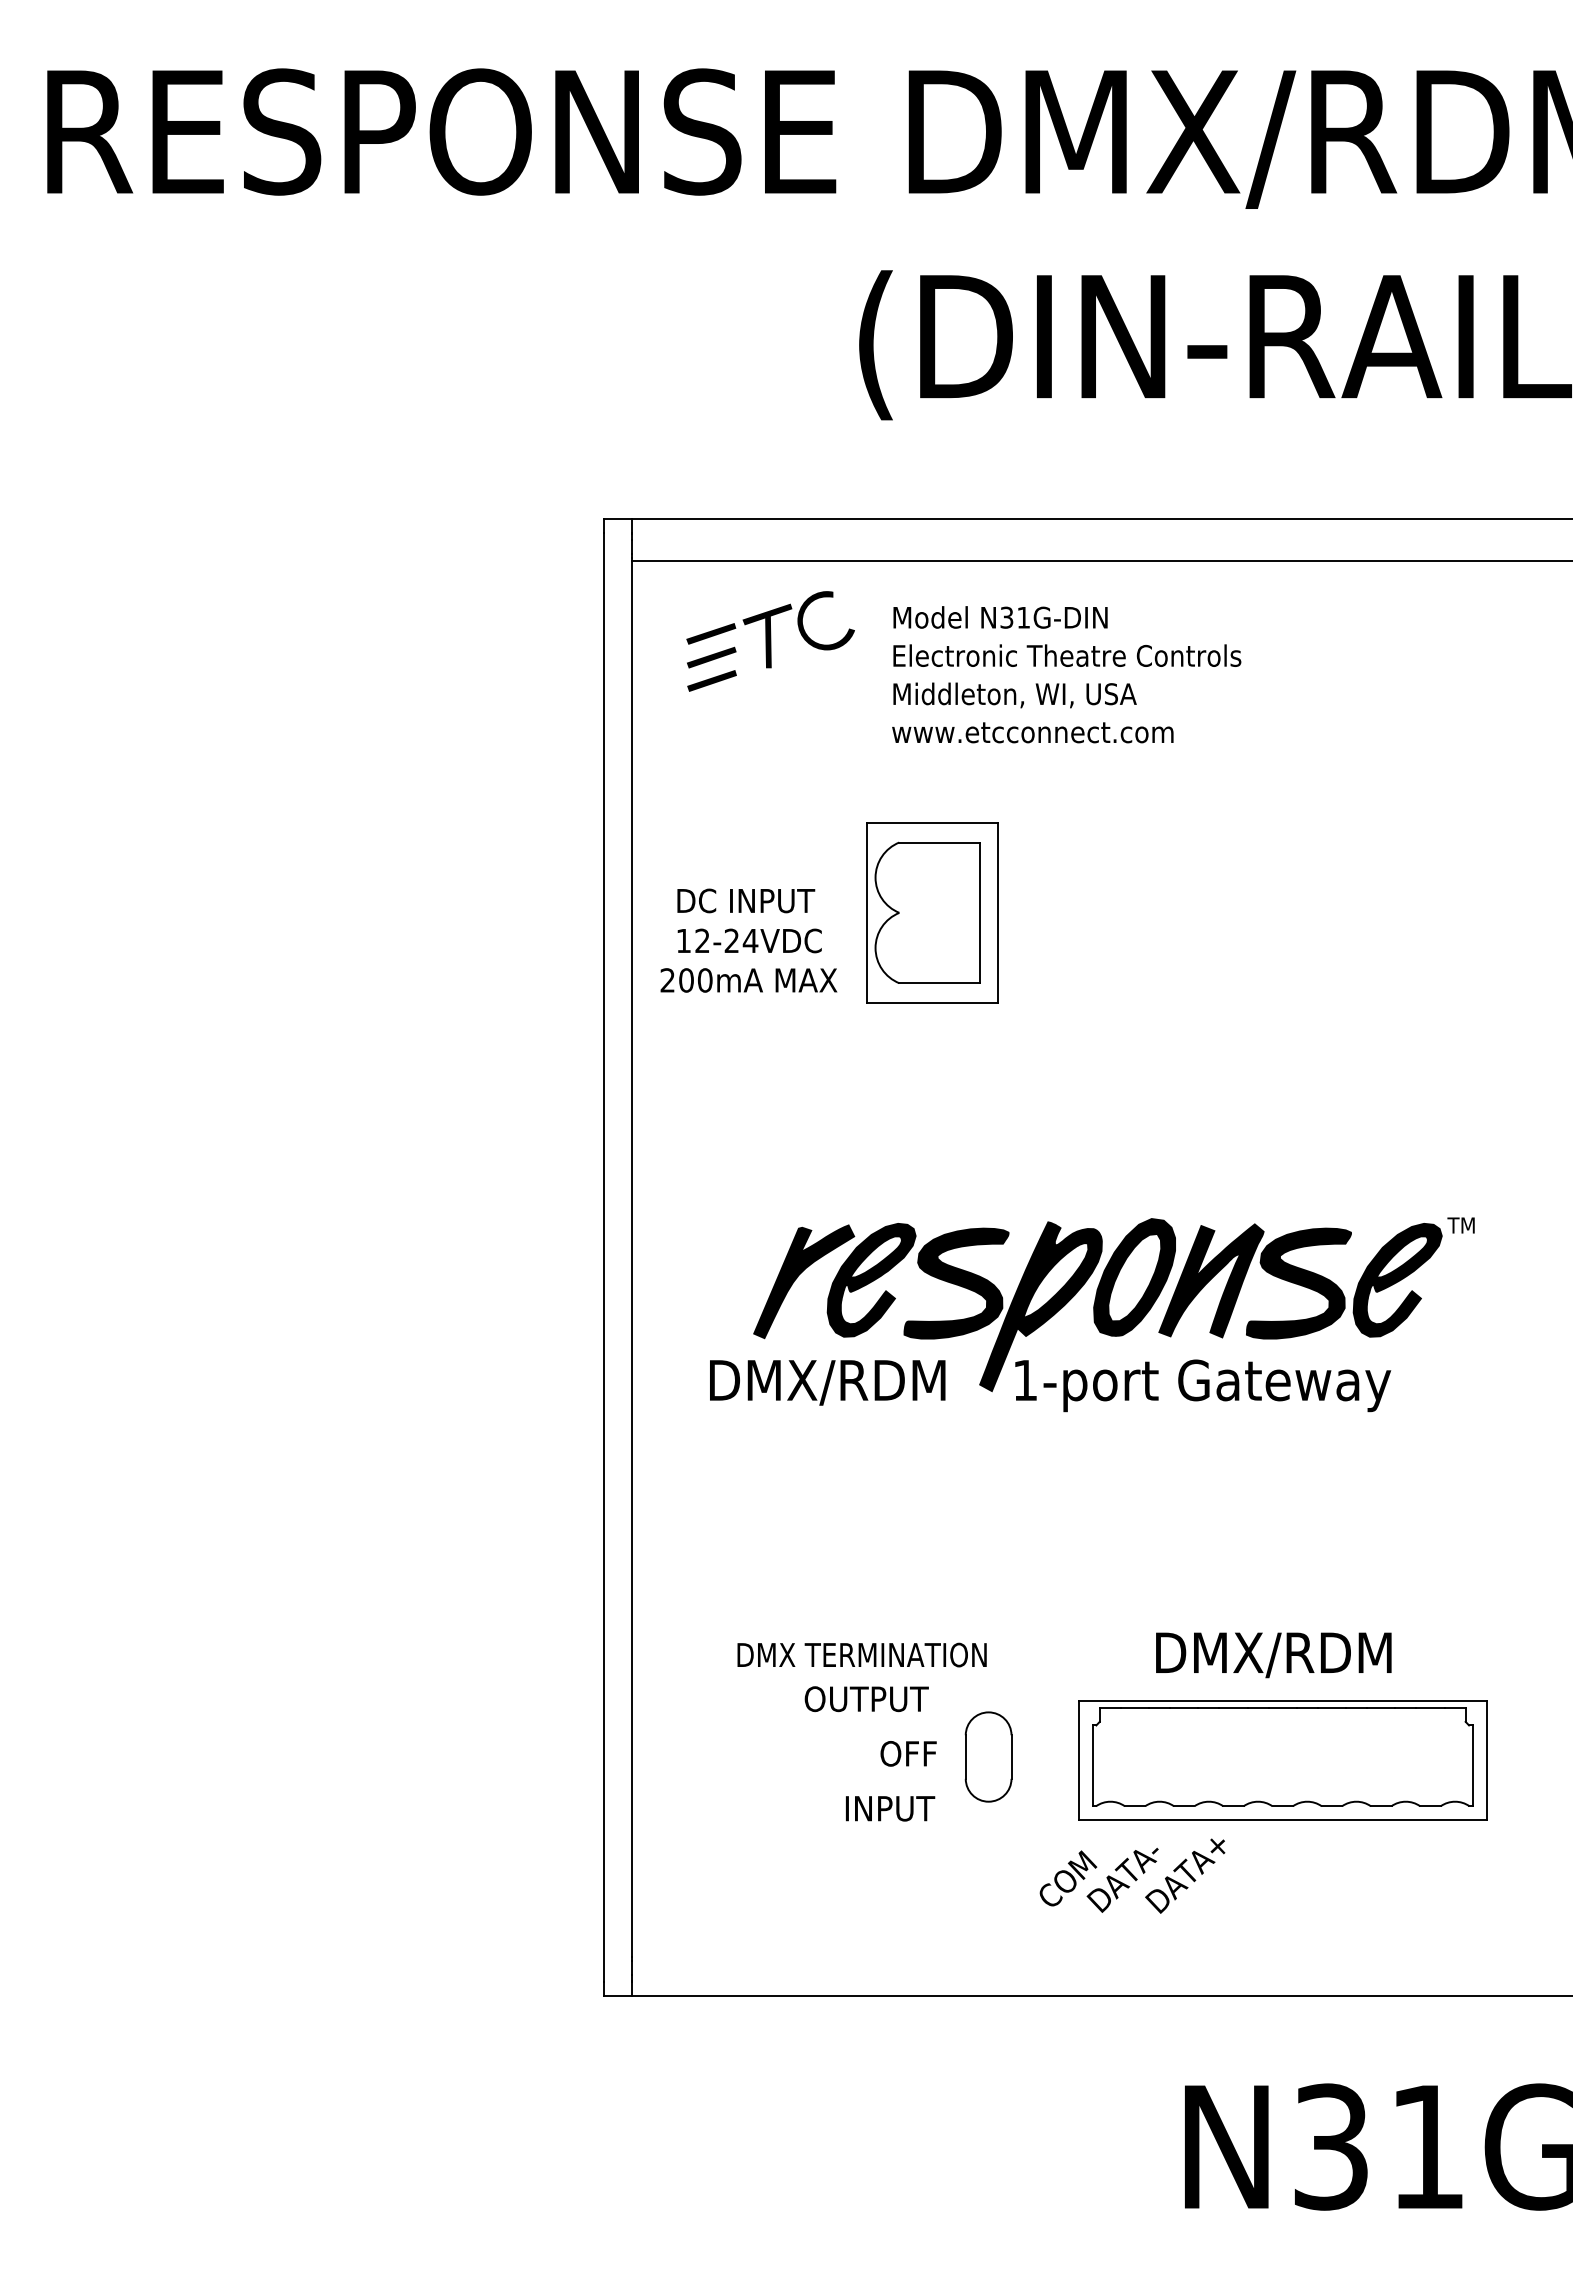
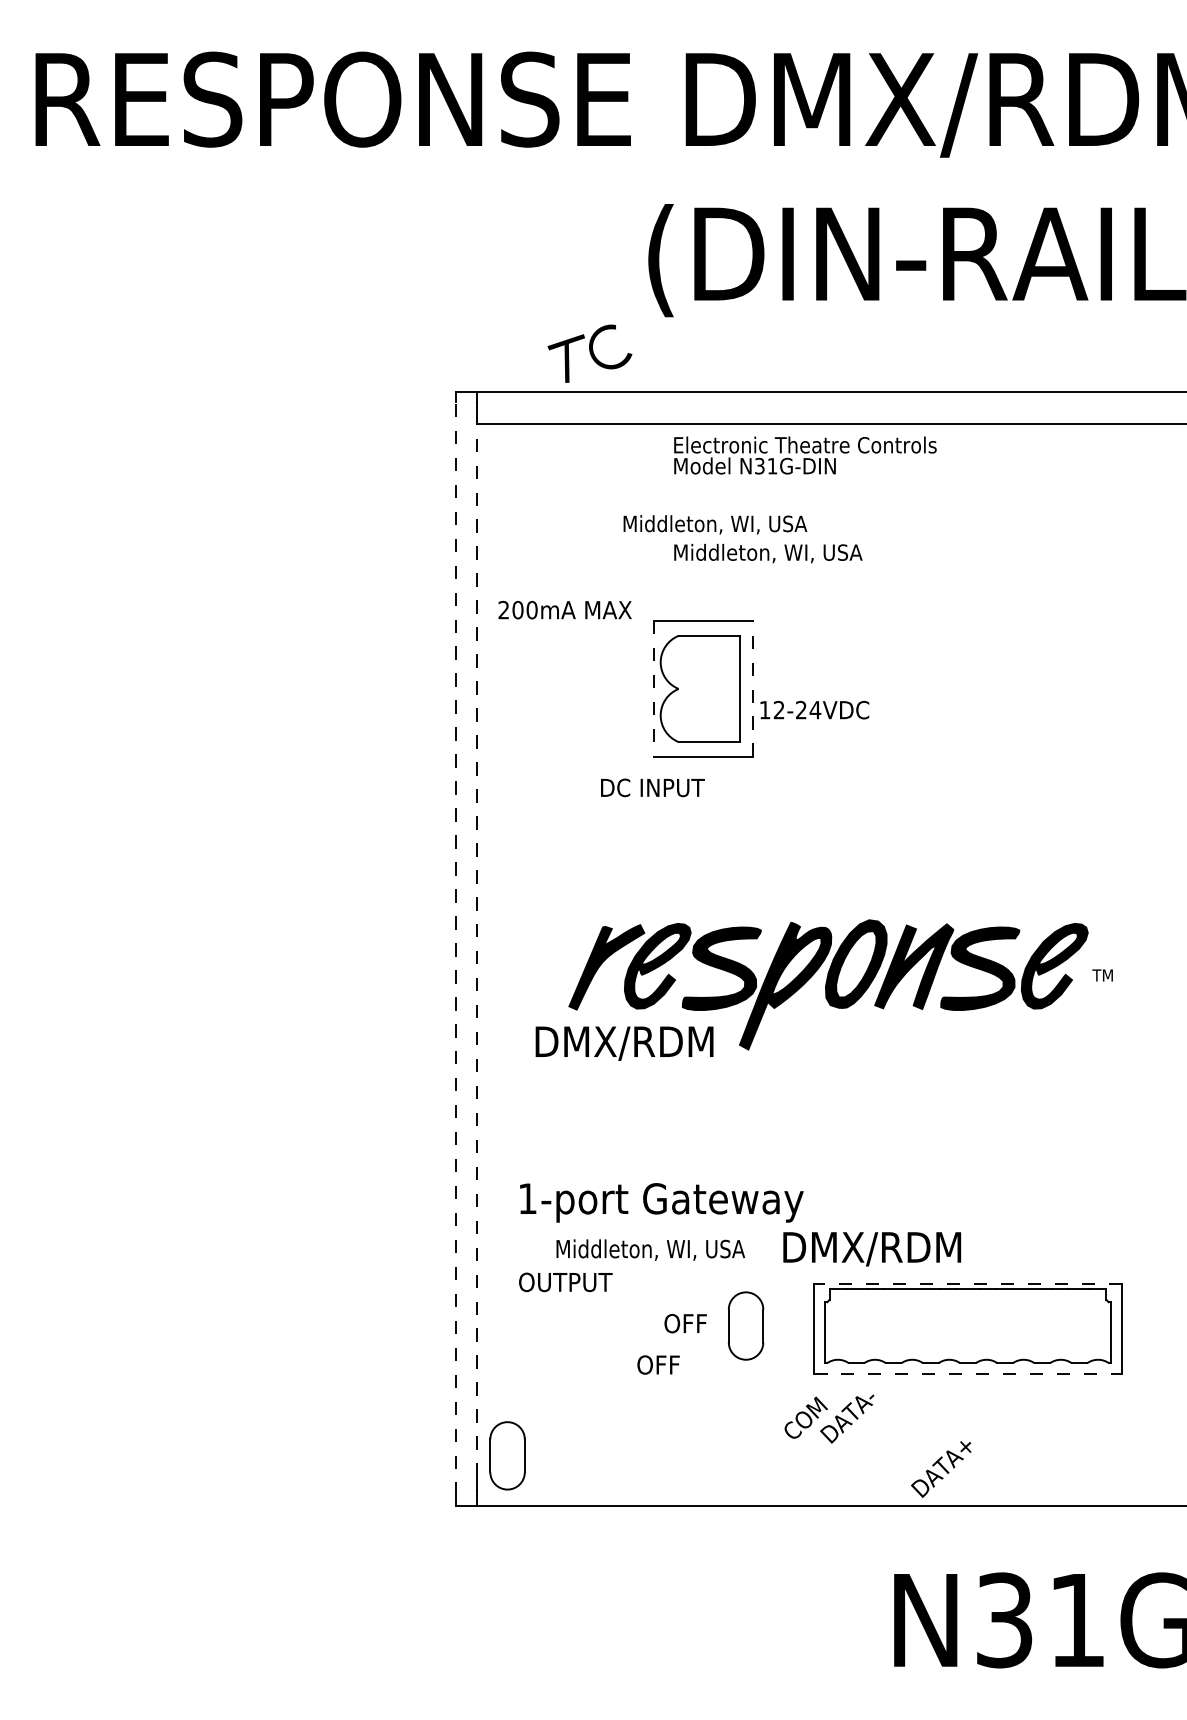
part: (798, 629) -> (589, 353), moved
fill: (711, 633) -> (536, 478), removed
text: (1067, 655) -> (805, 444), moved
fill: (711, 657) -> (536, 496), removed
fill: (712, 680) -> (537, 513), removed
text: (1014, 695) -> (715, 524), moved
text: (1032, 733) -> (779, 553), www.etcconnect.com -> Middleton, WI, USA
text: (746, 900) -> (653, 787), moved
line: (997, 912) -> (752, 688), solid -> dashed
line: (866, 913) -> (653, 689), solid -> dashed
text: (749, 940) -> (814, 709), moved
text: (748, 980) -> (564, 610), moved
text: (1460, 1225) -> (1102, 975), moved
line: (603, 1257) -> (455, 949), solid -> dashed
line: (632, 1257) -> (477, 949), solid -> dashed
text: (1203, 1385) -> (662, 1202), moved
text: (1273, 1655) -> (871, 1249), moved
text: (863, 1656) -> (651, 1250), DMX TERMINATION -> Middleton, WI, USA
text: (866, 1699) -> (565, 1282), moved
line: (1282, 1700) -> (967, 1283), solid -> dashed
text: (889, 1808) -> (671, 1364), INPUT -> OFF
line: (1283, 1820) -> (968, 1373), solid -> dashed
text: (1185, 1875) -> (941, 1469), moved
part: (672, 1928) -> (507, 1455), added

